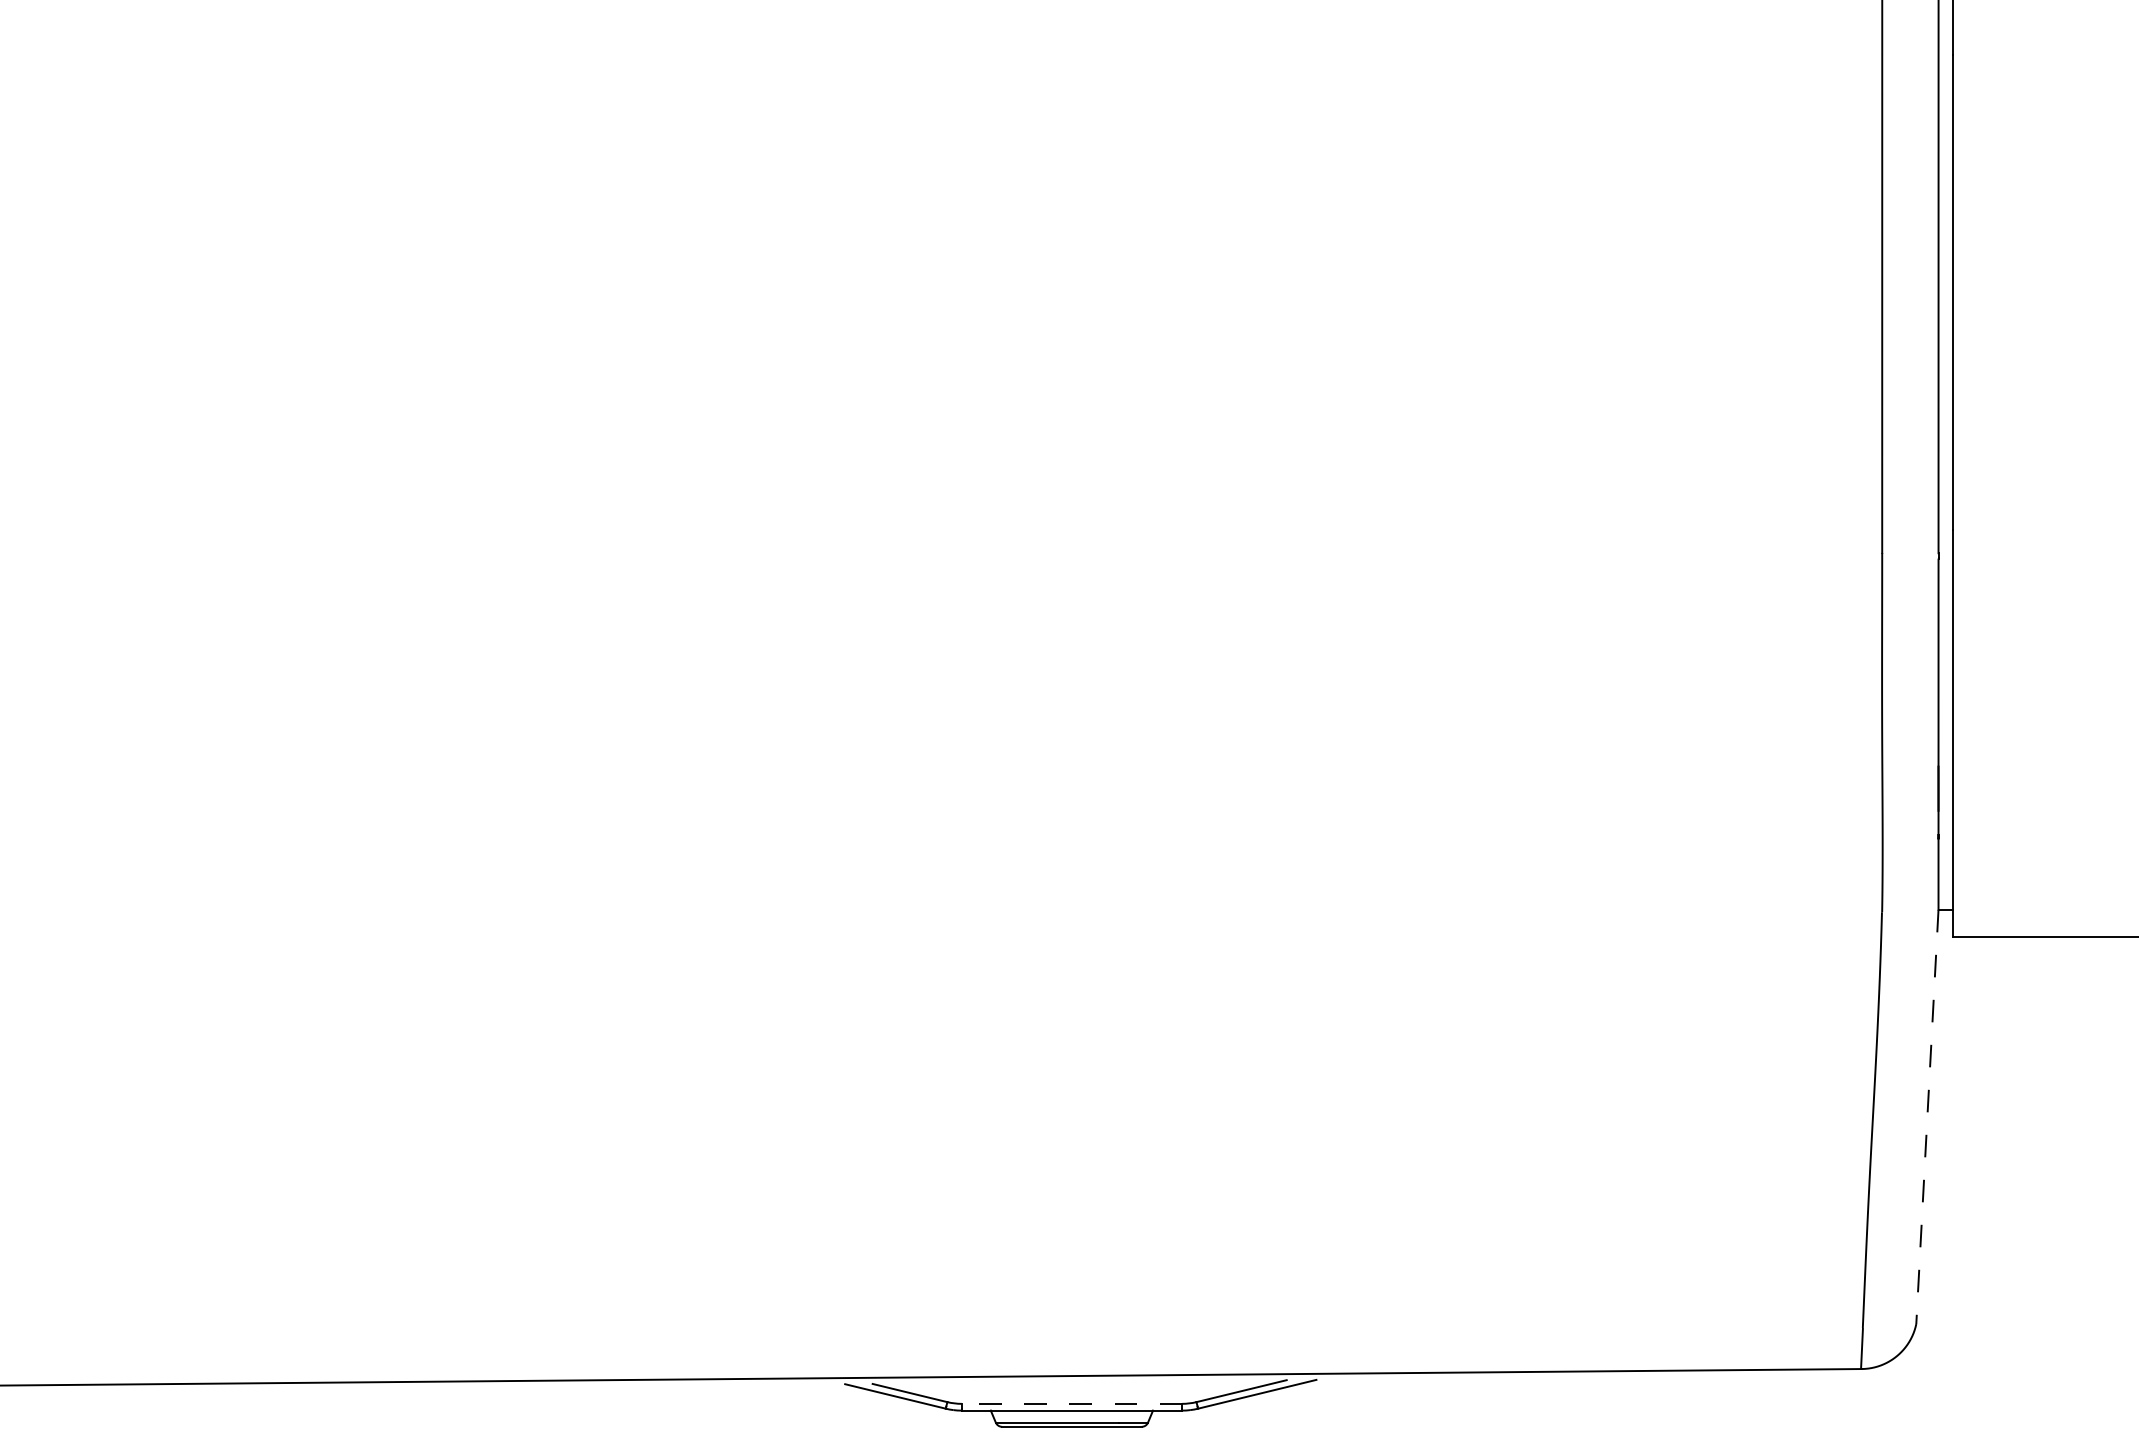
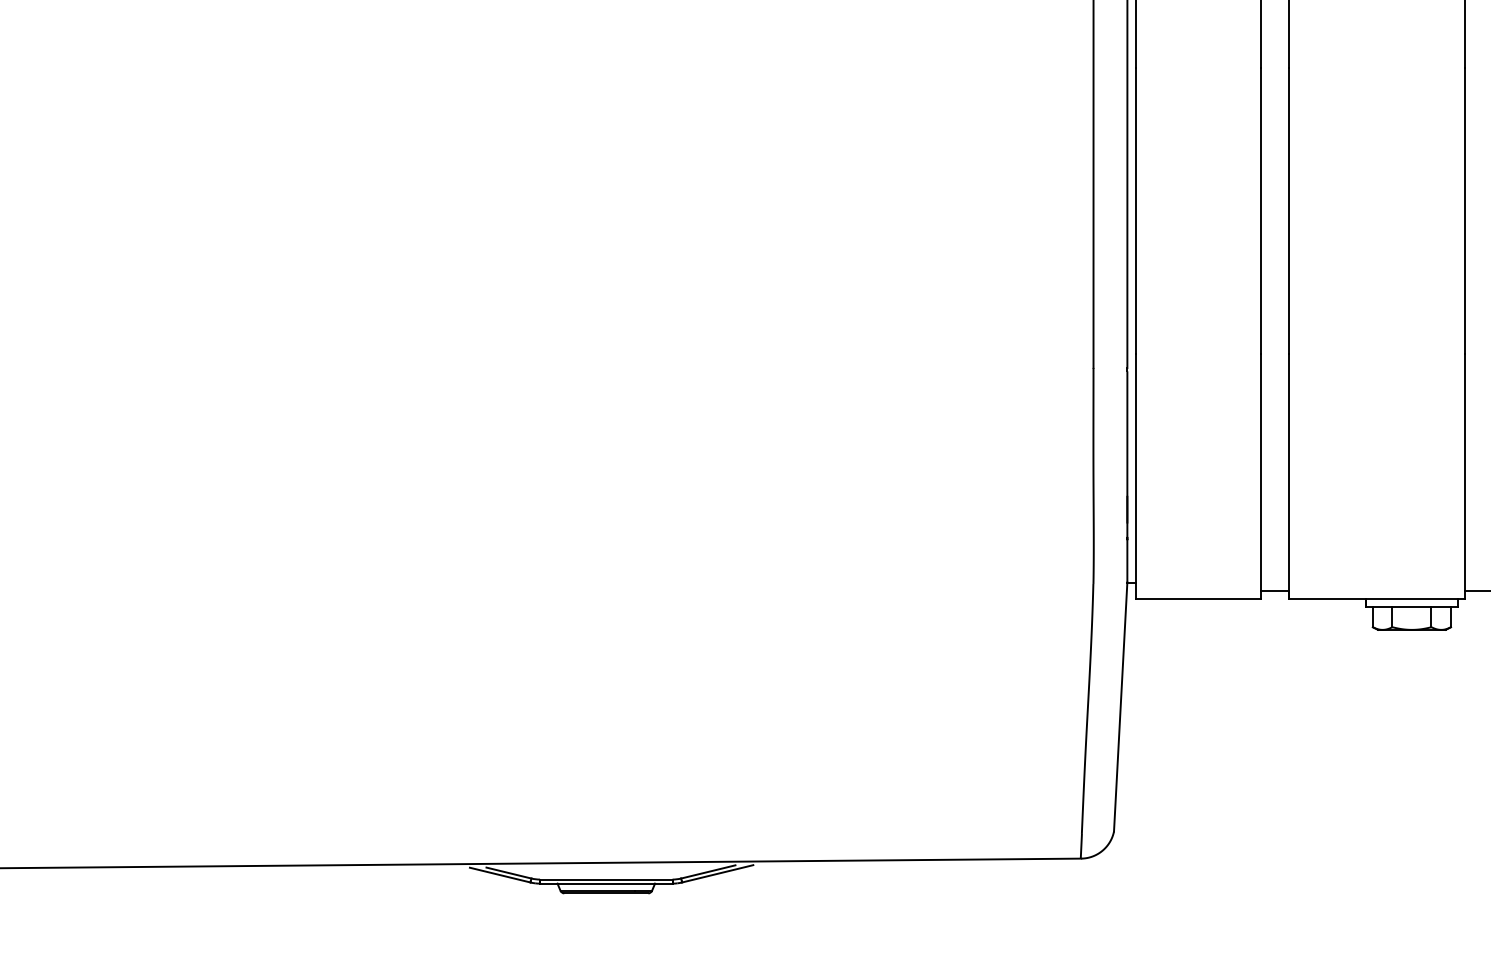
line: (1927, 1117) -> (1120, 707), dashed -> solid
line: (1070, 1403) -> (605, 879), dashed -> solid

